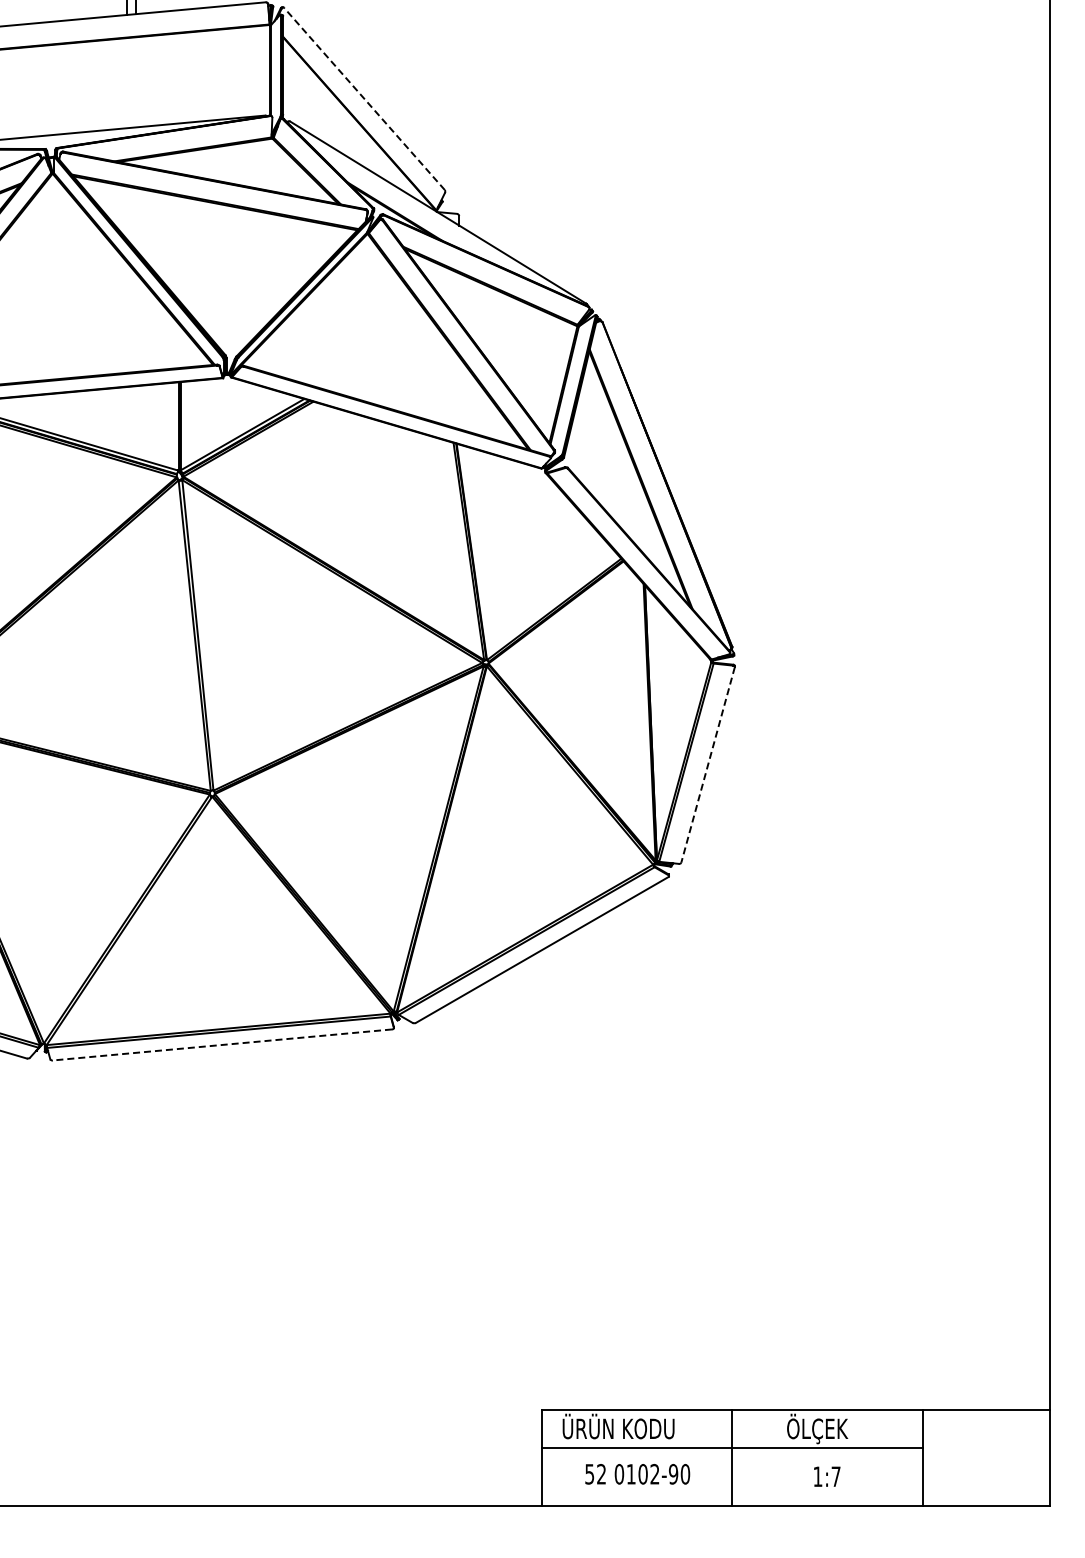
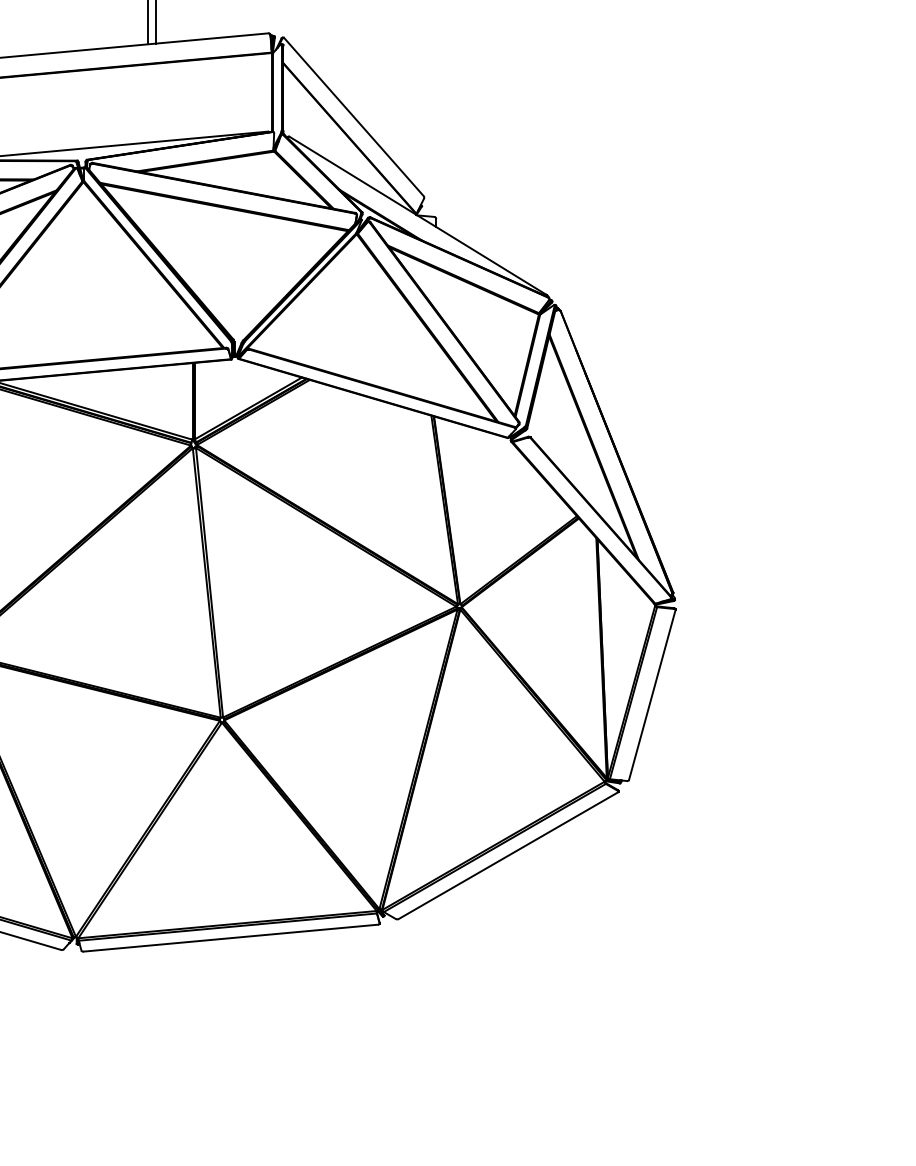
line: (364, 98) -> (354, 116), dashed -> solid
line: (707, 765) -> (651, 695), dashed -> solid
line: (221, 1045) -> (230, 938), dashed -> solid

